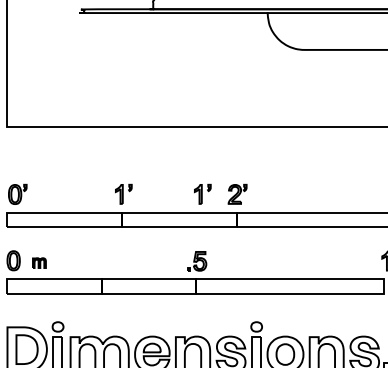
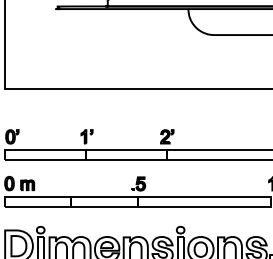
part: (202, 193) -> (142, 136), removed
part: (39, 262) -> (27, 184), size x1.43

